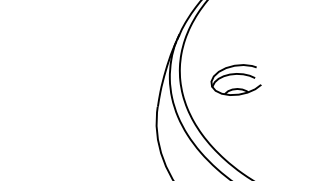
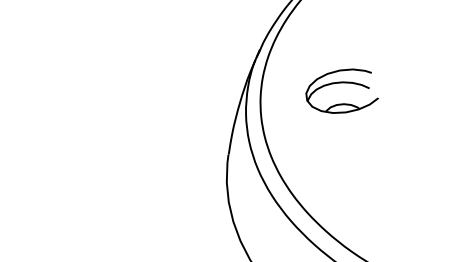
part: (235, 79) -> (341, 90), moved

